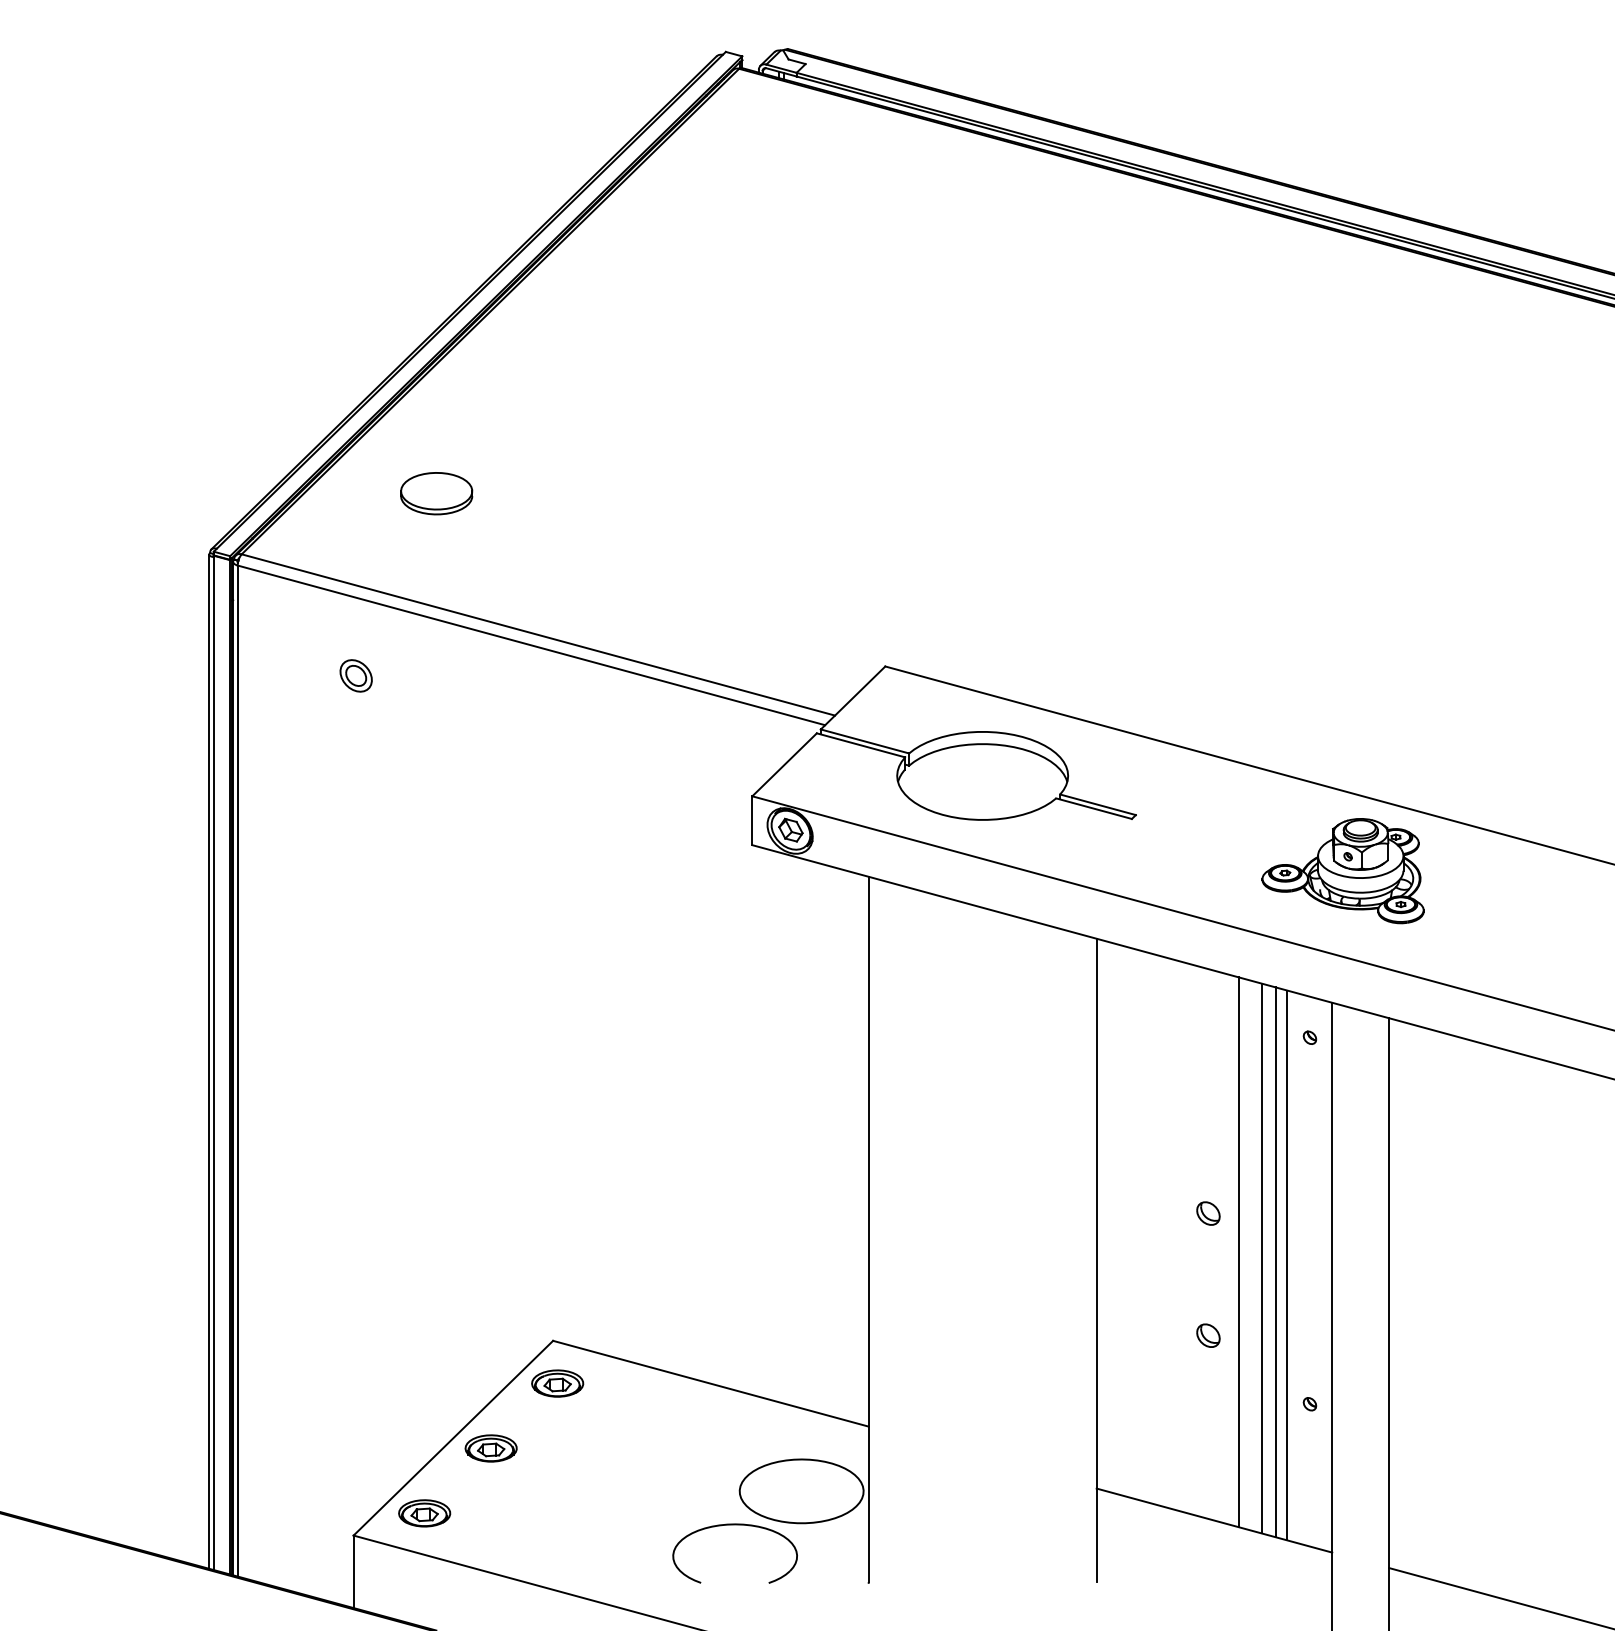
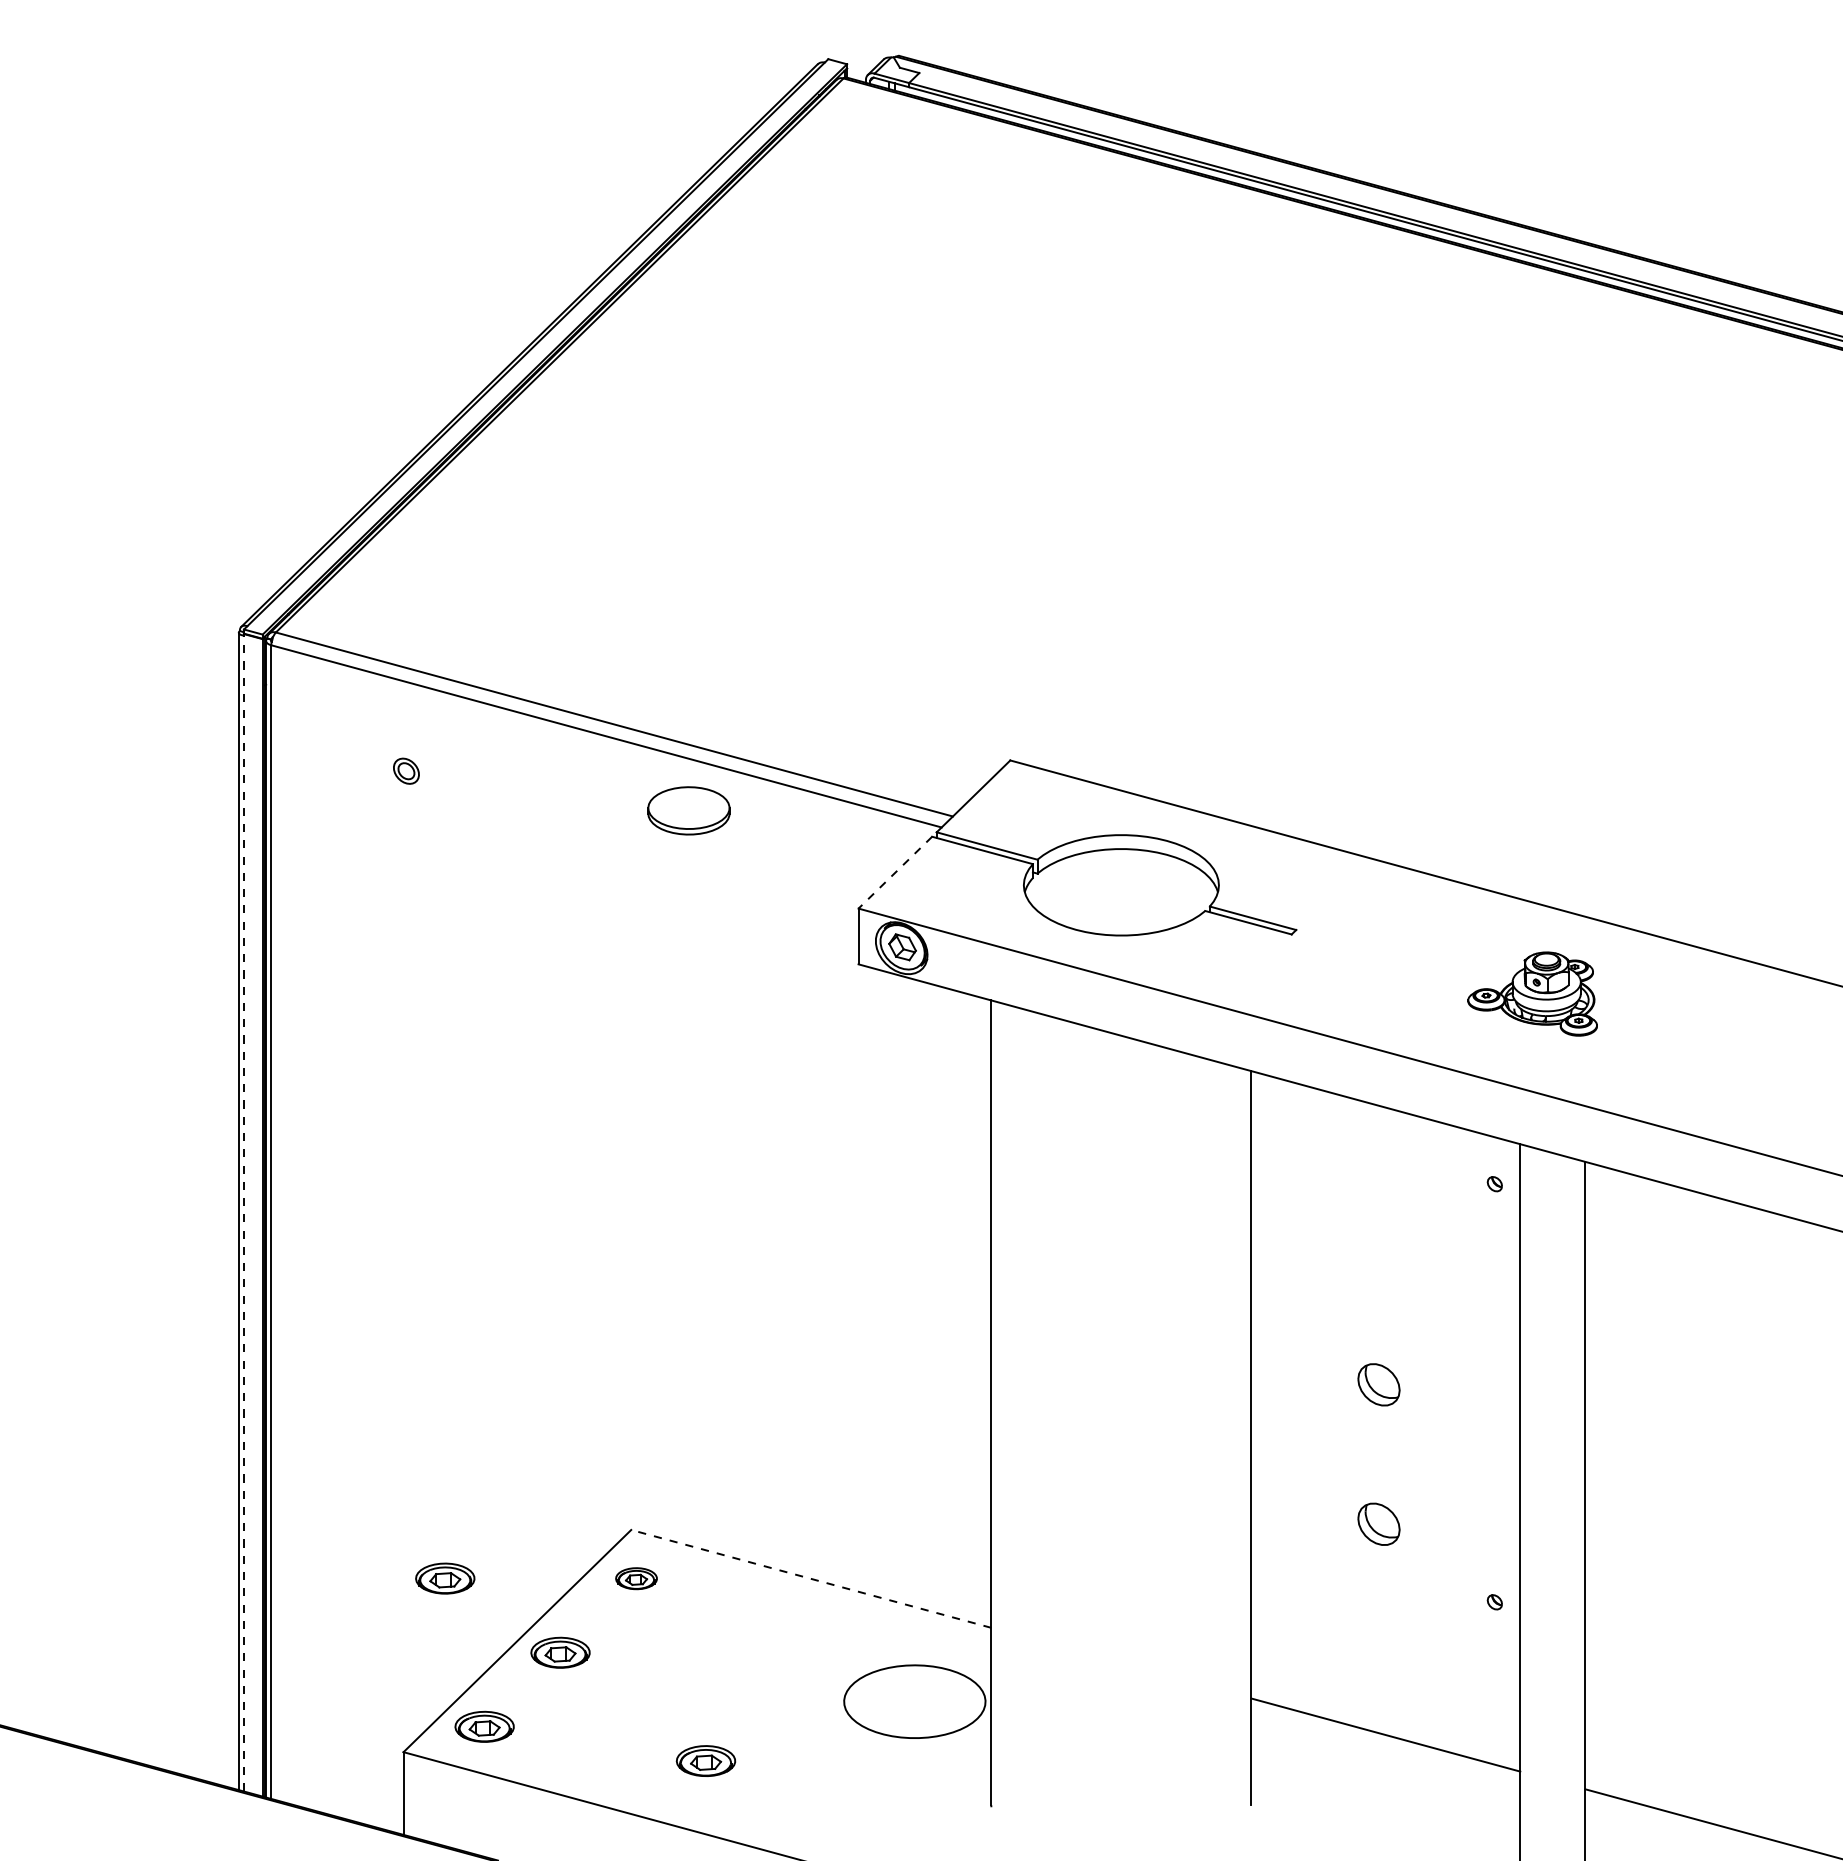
part: (436, 493) -> (688, 810), moved
part: (355, 675) -> (405, 770), size x0.7
line: (784, 765) -> (895, 873), solid -> dashed
part: (1342, 871) -> (1531, 994), size x0.7
line: (213, 1063) -> (243, 1213), solid -> dashed
part: (1208, 1213) -> (1379, 1384), size x1.6
line: (1238, 1252) -> (1413, 1429), removed
line: (1261, 1258) -> (1439, 1436), removed
line: (1275, 1262) -> (1455, 1440), removed
line: (1287, 1265) -> (1469, 1443), removed
part: (1208, 1335) -> (1379, 1523), size x1.6
part: (389, 1383) -> (444, 1578), added
part: (557, 1383) -> (636, 1578), size x0.7
line: (710, 1383) -> (810, 1578), solid -> dashed
part: (734, 1525) -> (838, 1740), removed
part: (618, 1543) -> (705, 1761), added

